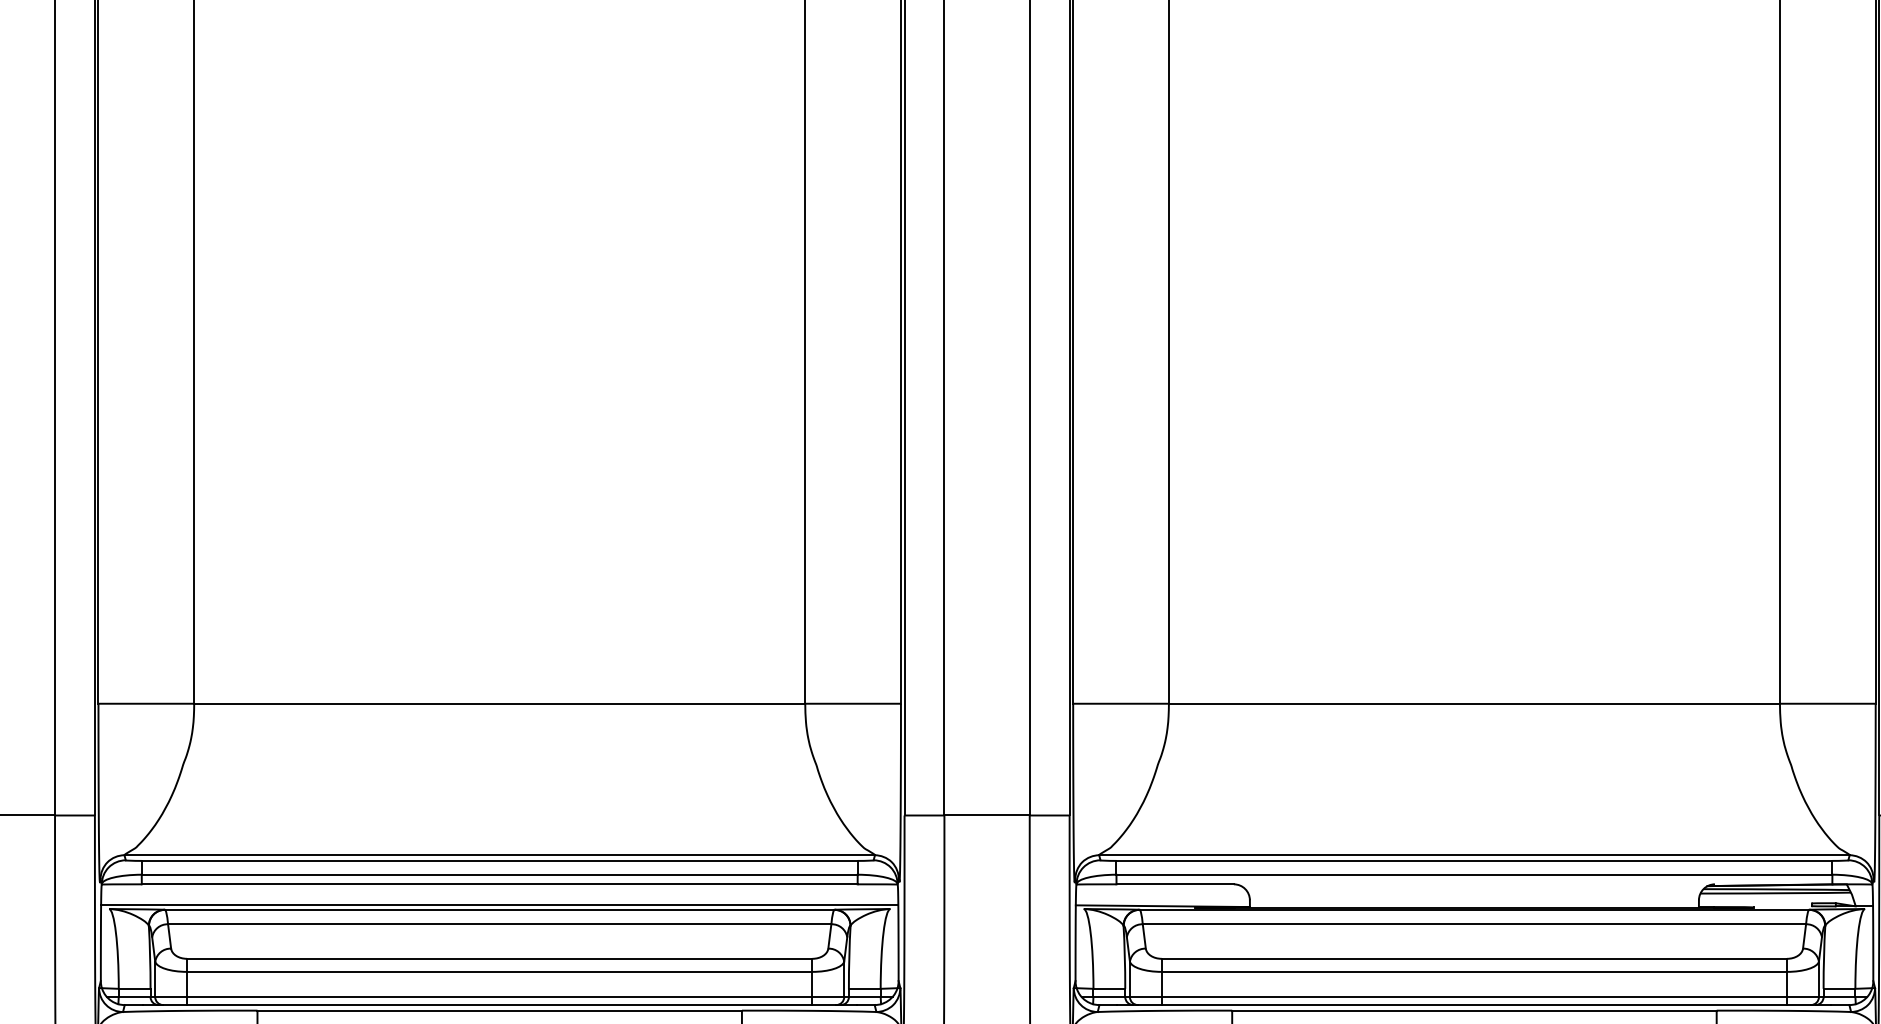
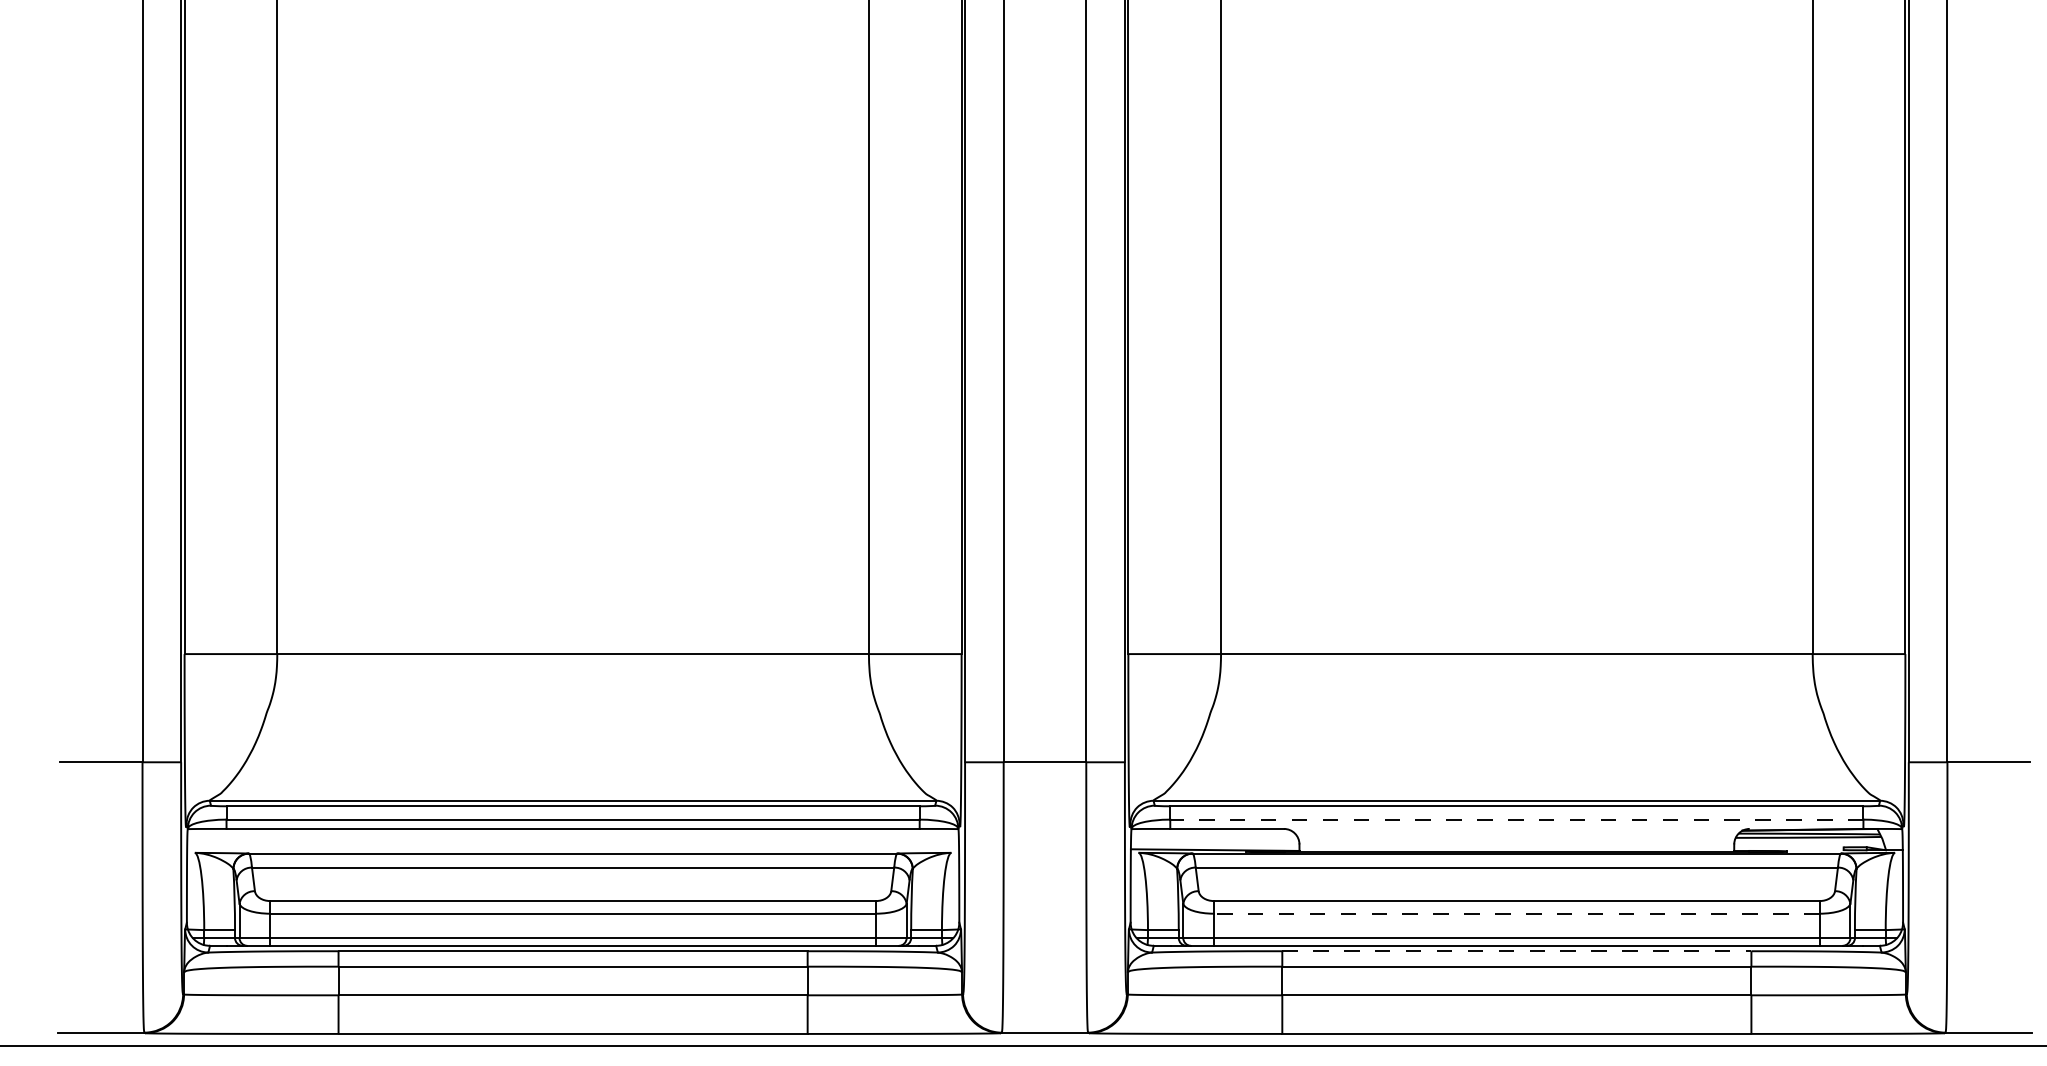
line: (1474, 874) -> (1516, 819), solid -> dashed
line: (500, 905) -> (573, 849), removed
line: (1474, 971) -> (1516, 913), solid -> dashed
line: (1474, 1010) -> (1516, 951), solid -> dashed

